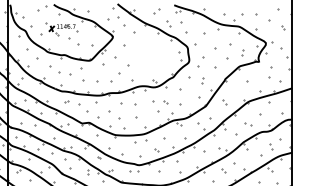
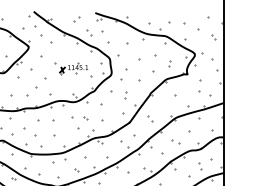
part: (153, 57) -> (72, 69), added

